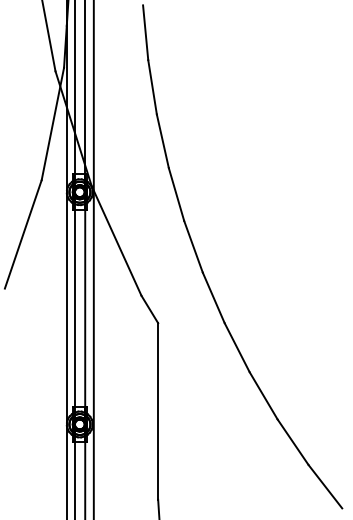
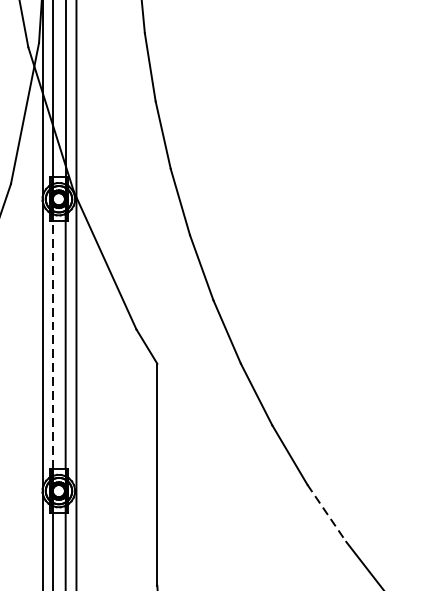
line: (74, 308) -> (52, 345), solid -> dashed
line: (293, 442) -> (327, 513), solid -> dashed

